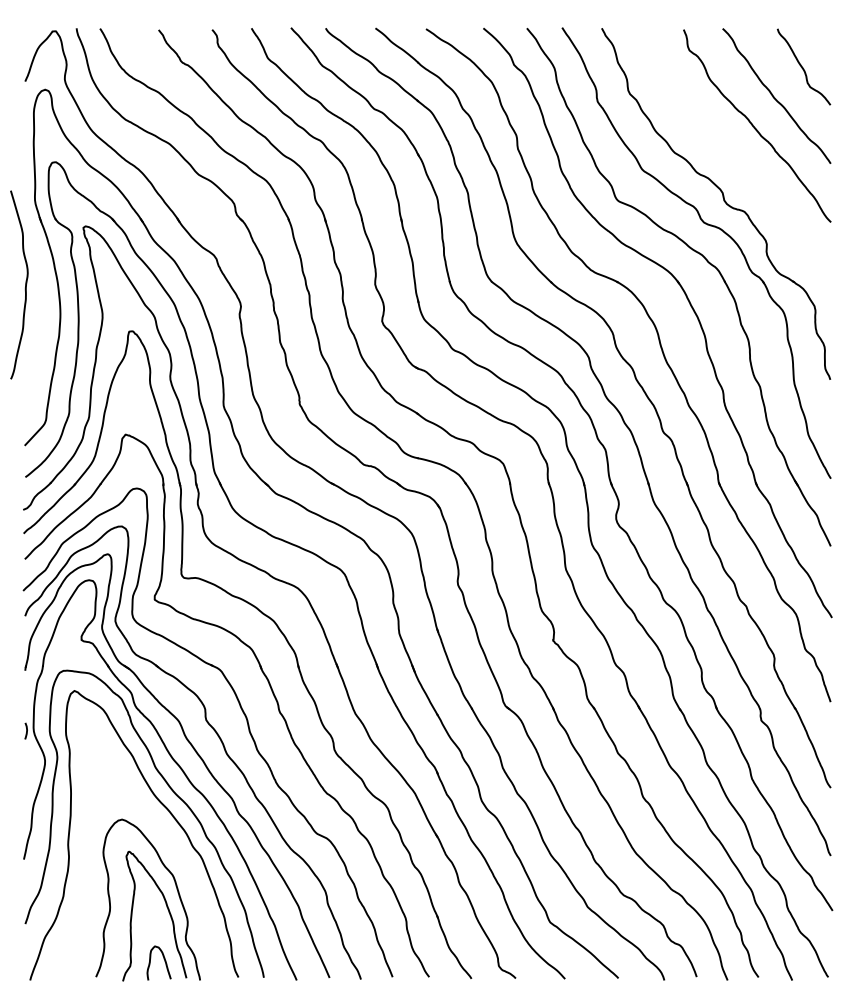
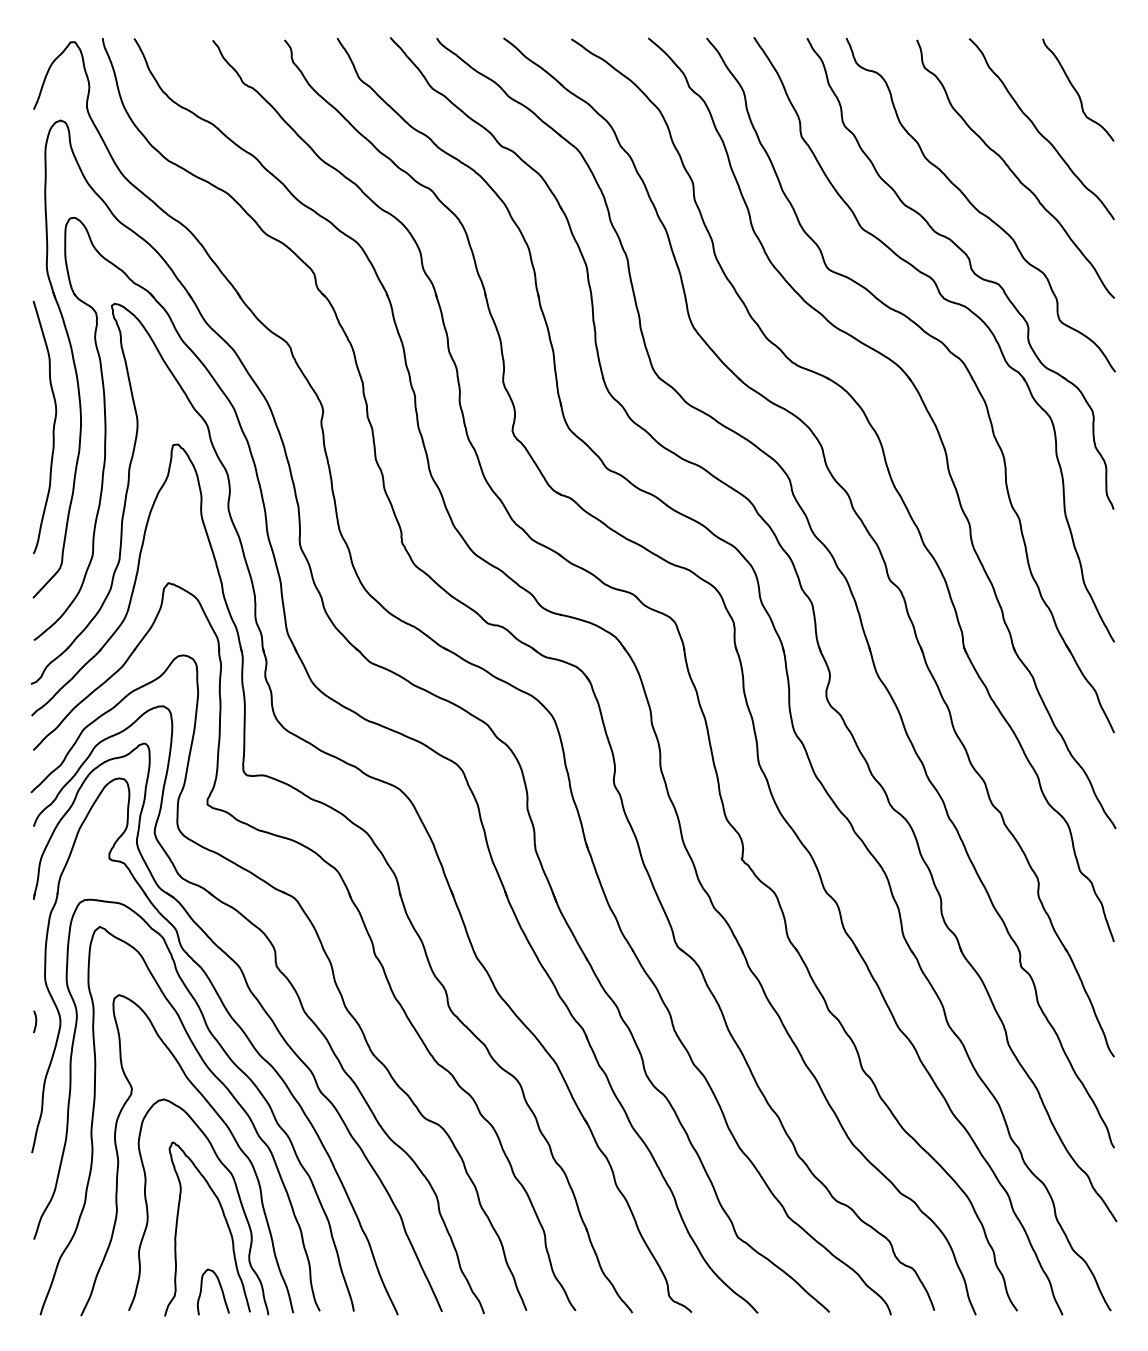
curve: (728, 155) -> (977, 208), added
curve: (25, 286) -> (52, 429), moved
curve: (26, 730) -> (35, 1021), moved
curve: (168, 840) -> (226, 1127), added

